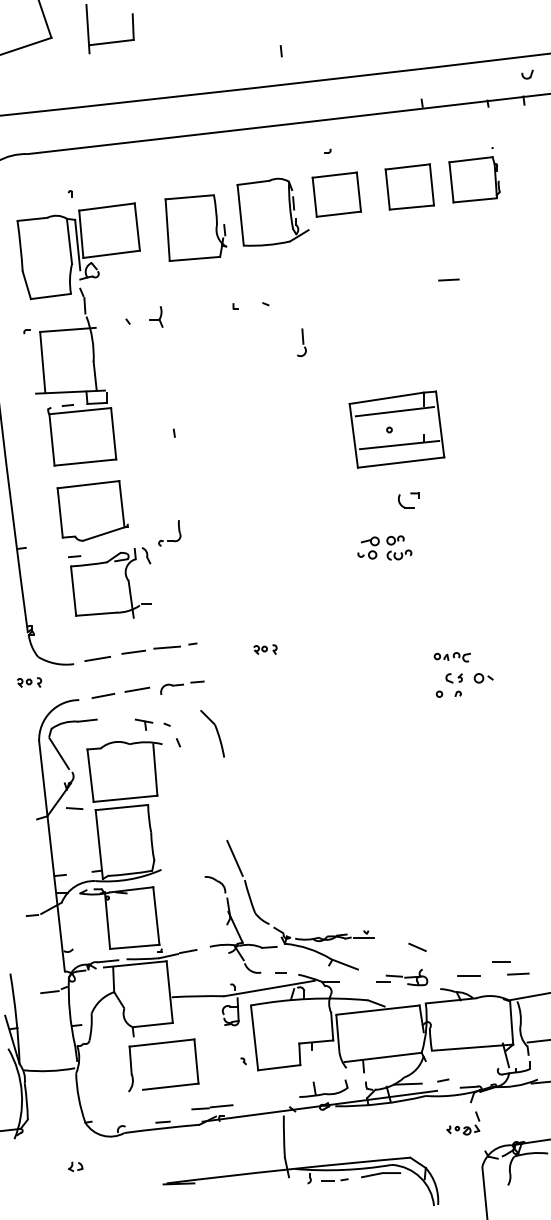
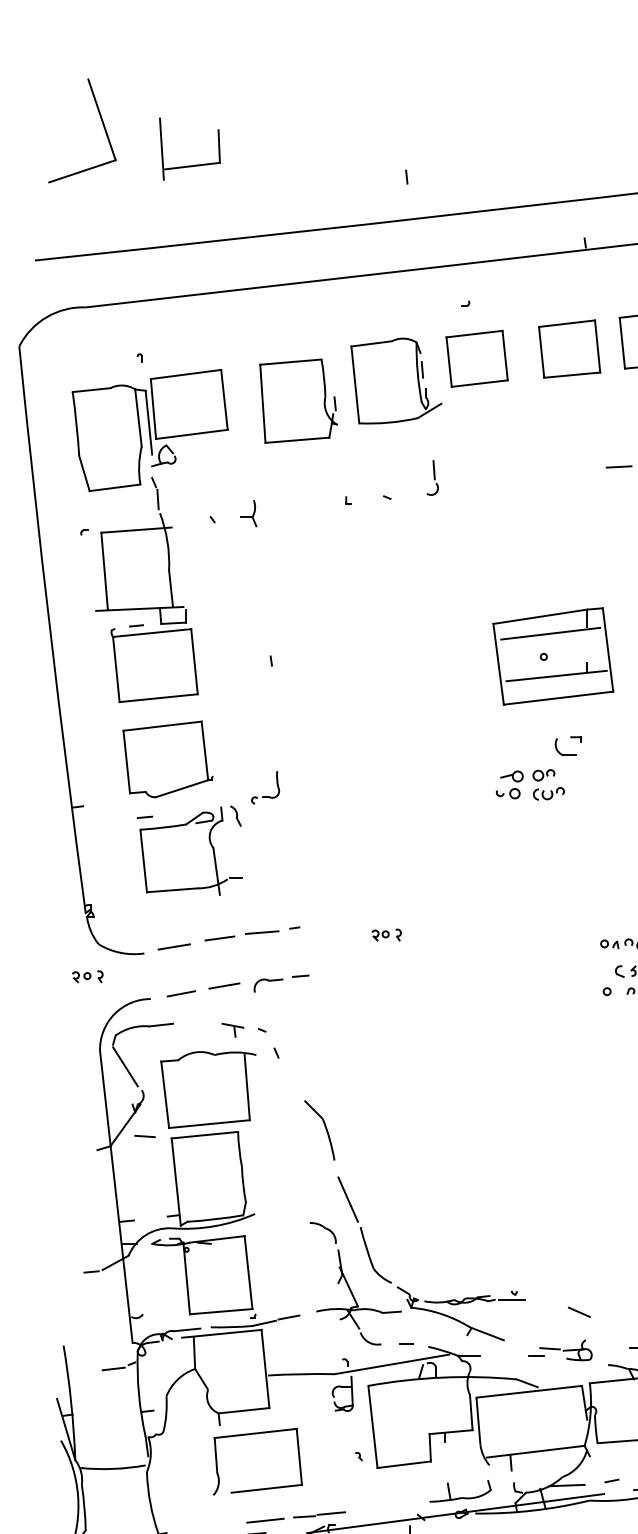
part: (301, 342) -> (432, 477), moved
part: (384, 547) -> (529, 784), moved
part: (212, 733) -> (319, 1130), moved
line: (169, 1111) -> (265, 1520), added

